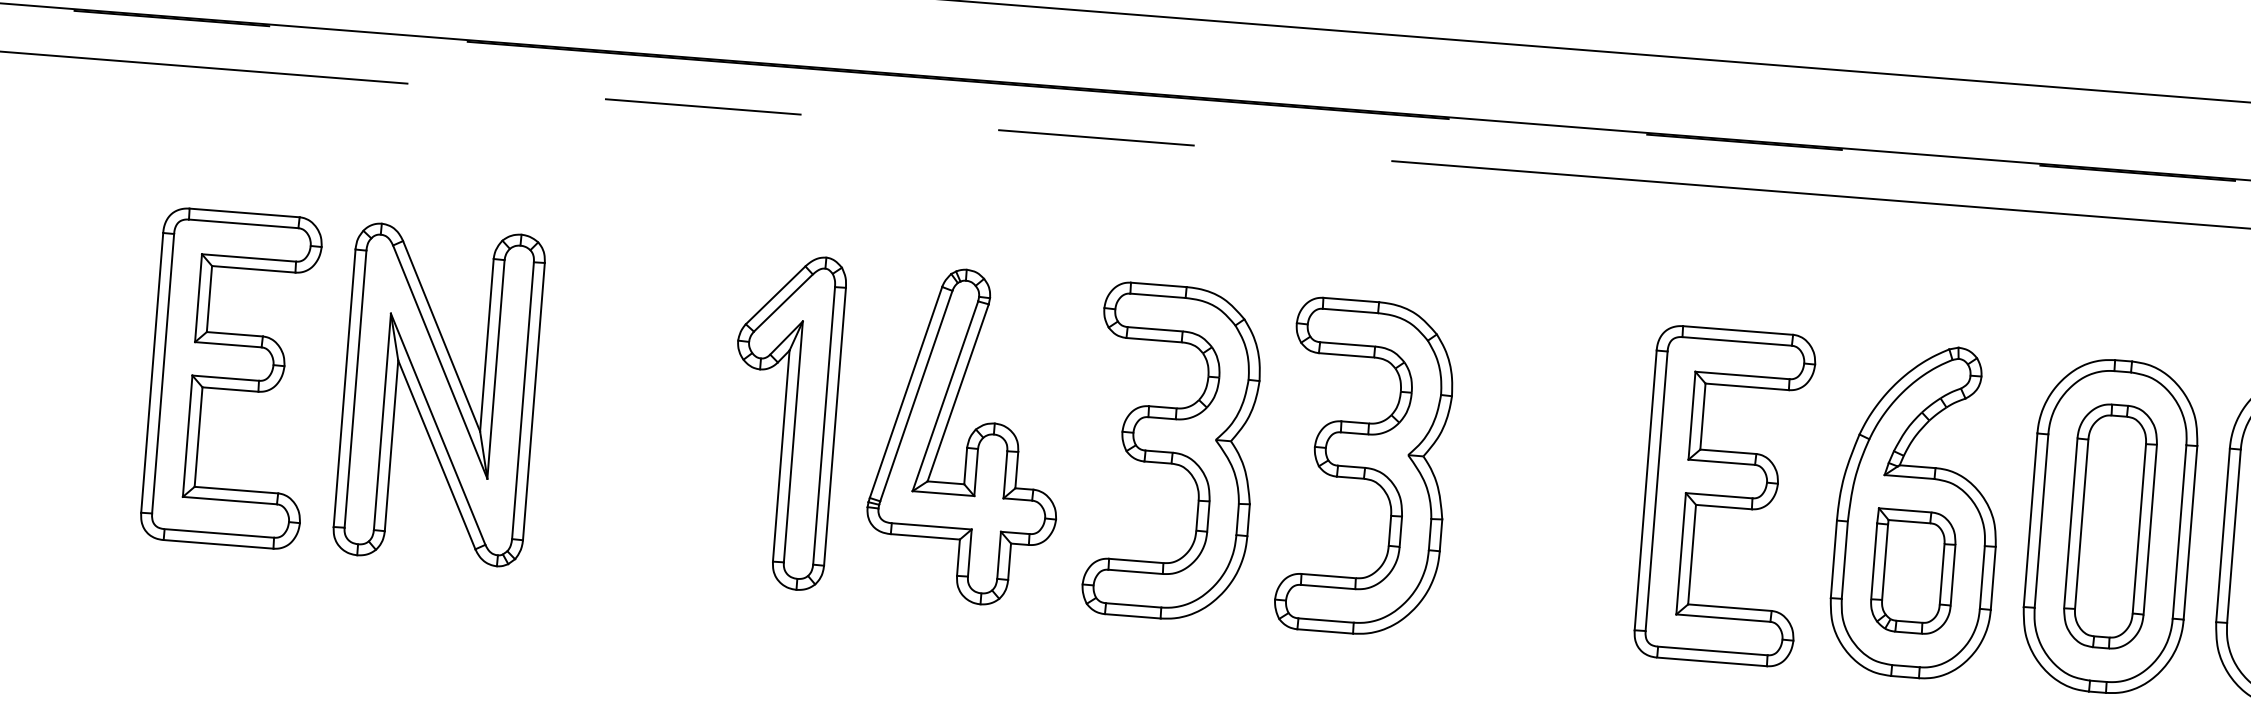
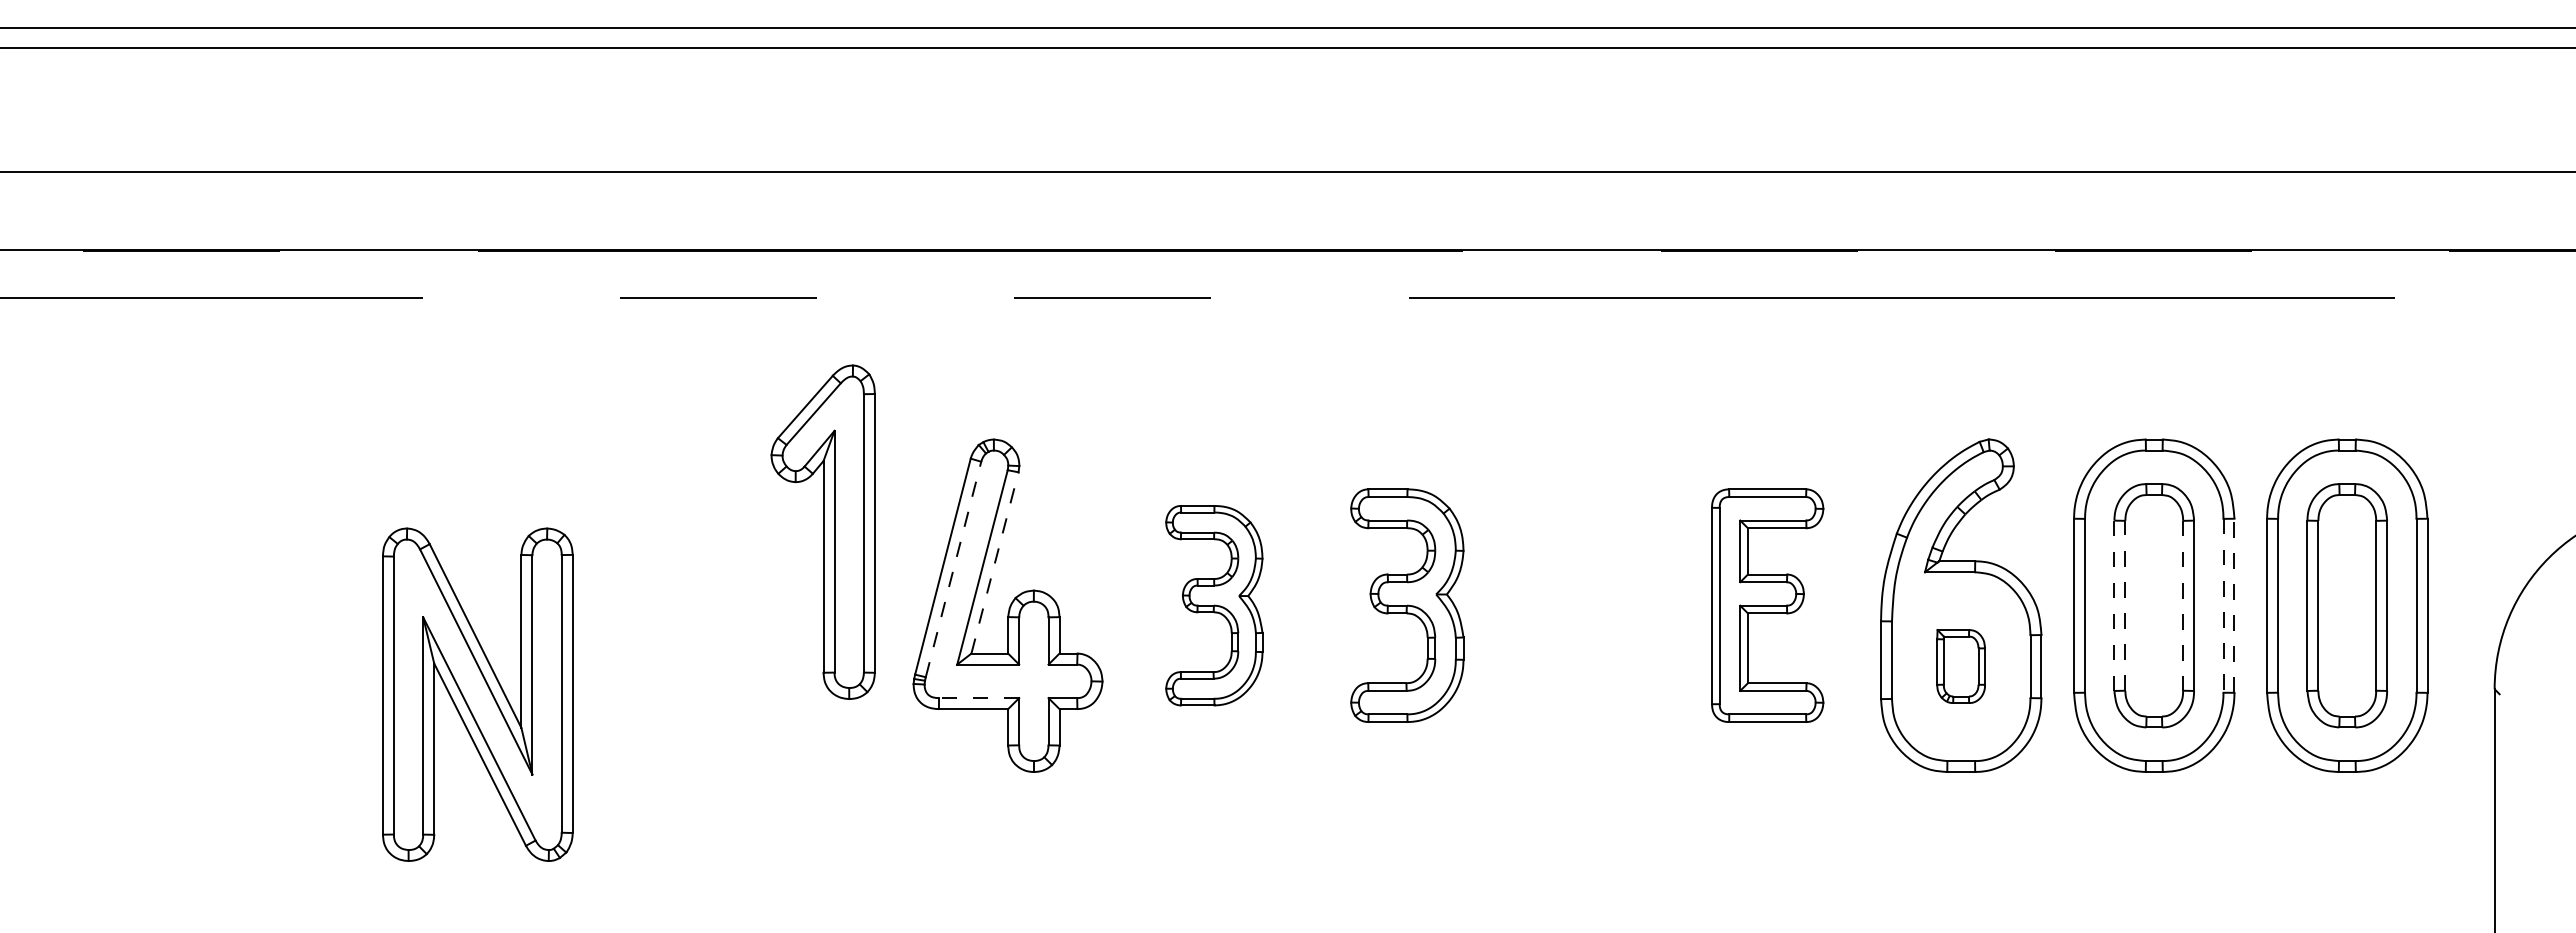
part: (231, 378) -> (269, 605), removed
line: (957, 392) -> (994, 562), solid -> dashed
part: (438, 394) -> (477, 694), moved
line: (916, 395) -> (953, 568), solid -> dashed
part: (782, 420) -> (822, 531), moved
part: (1173, 452) -> (1214, 605), size x0.6
part: (1366, 467) -> (1407, 605), size x0.7
part: (1724, 495) -> (1767, 605), size x0.7
line: (2081, 523) -> (2125, 605), solid -> dashed
line: (2070, 524) -> (2114, 606), solid -> dashed
line: (931, 526) -> (978, 698), solid -> dashed
line: (2139, 528) -> (2183, 605), solid -> dashed
line: (2179, 531) -> (2223, 605), solid -> dashed
line: (2190, 532) -> (2234, 605), solid -> dashed
part: (1912, 571) -> (1960, 666), size x0.6

